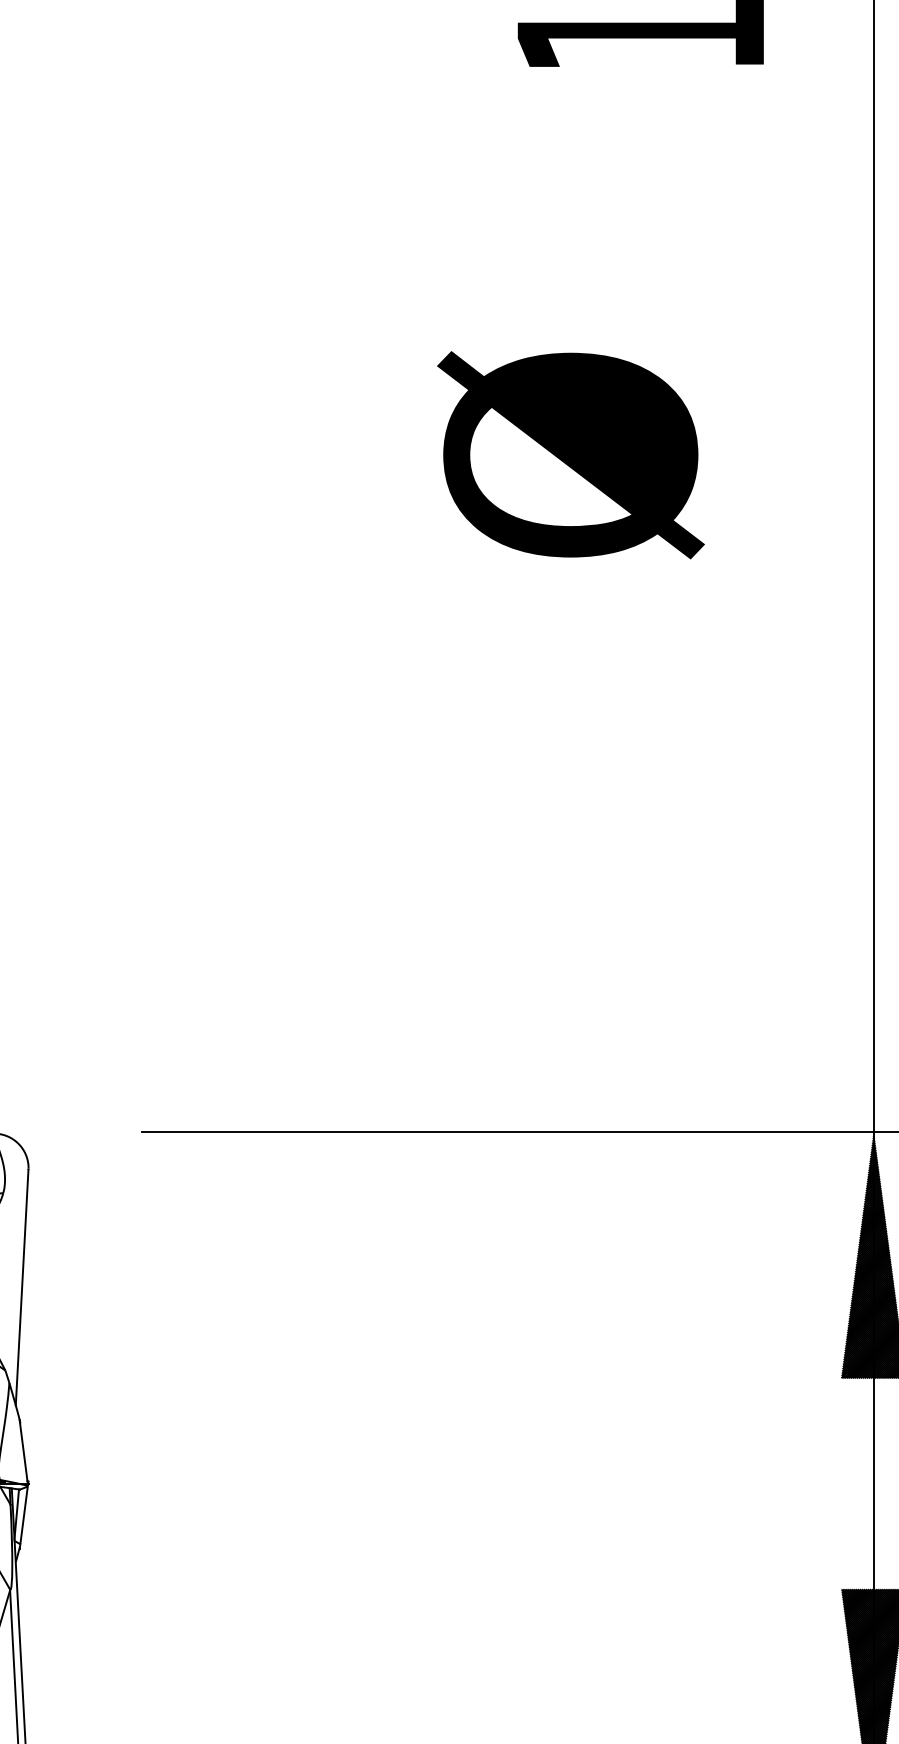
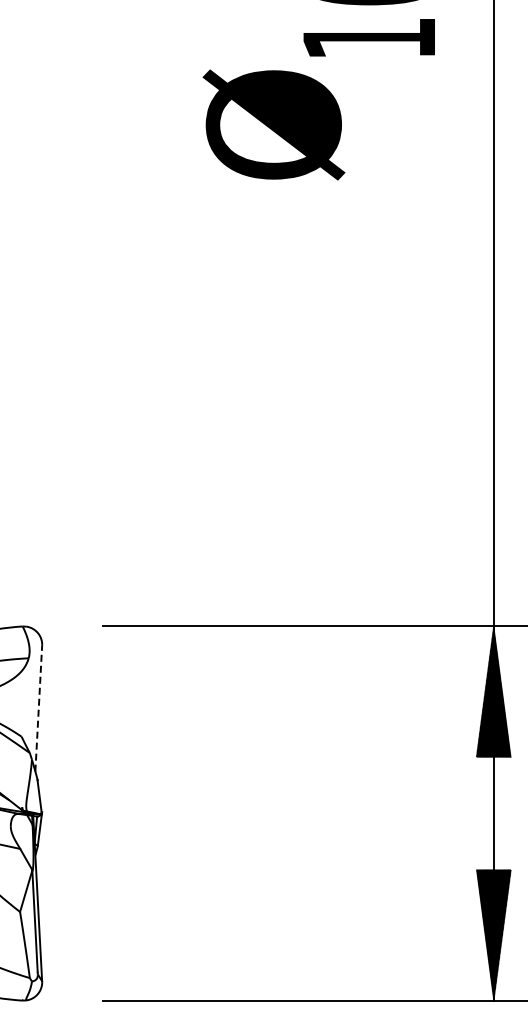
text: (570, 454) -> (273, 124), moved
line: (21, 1287) -> (38, 708), solid -> dashed

